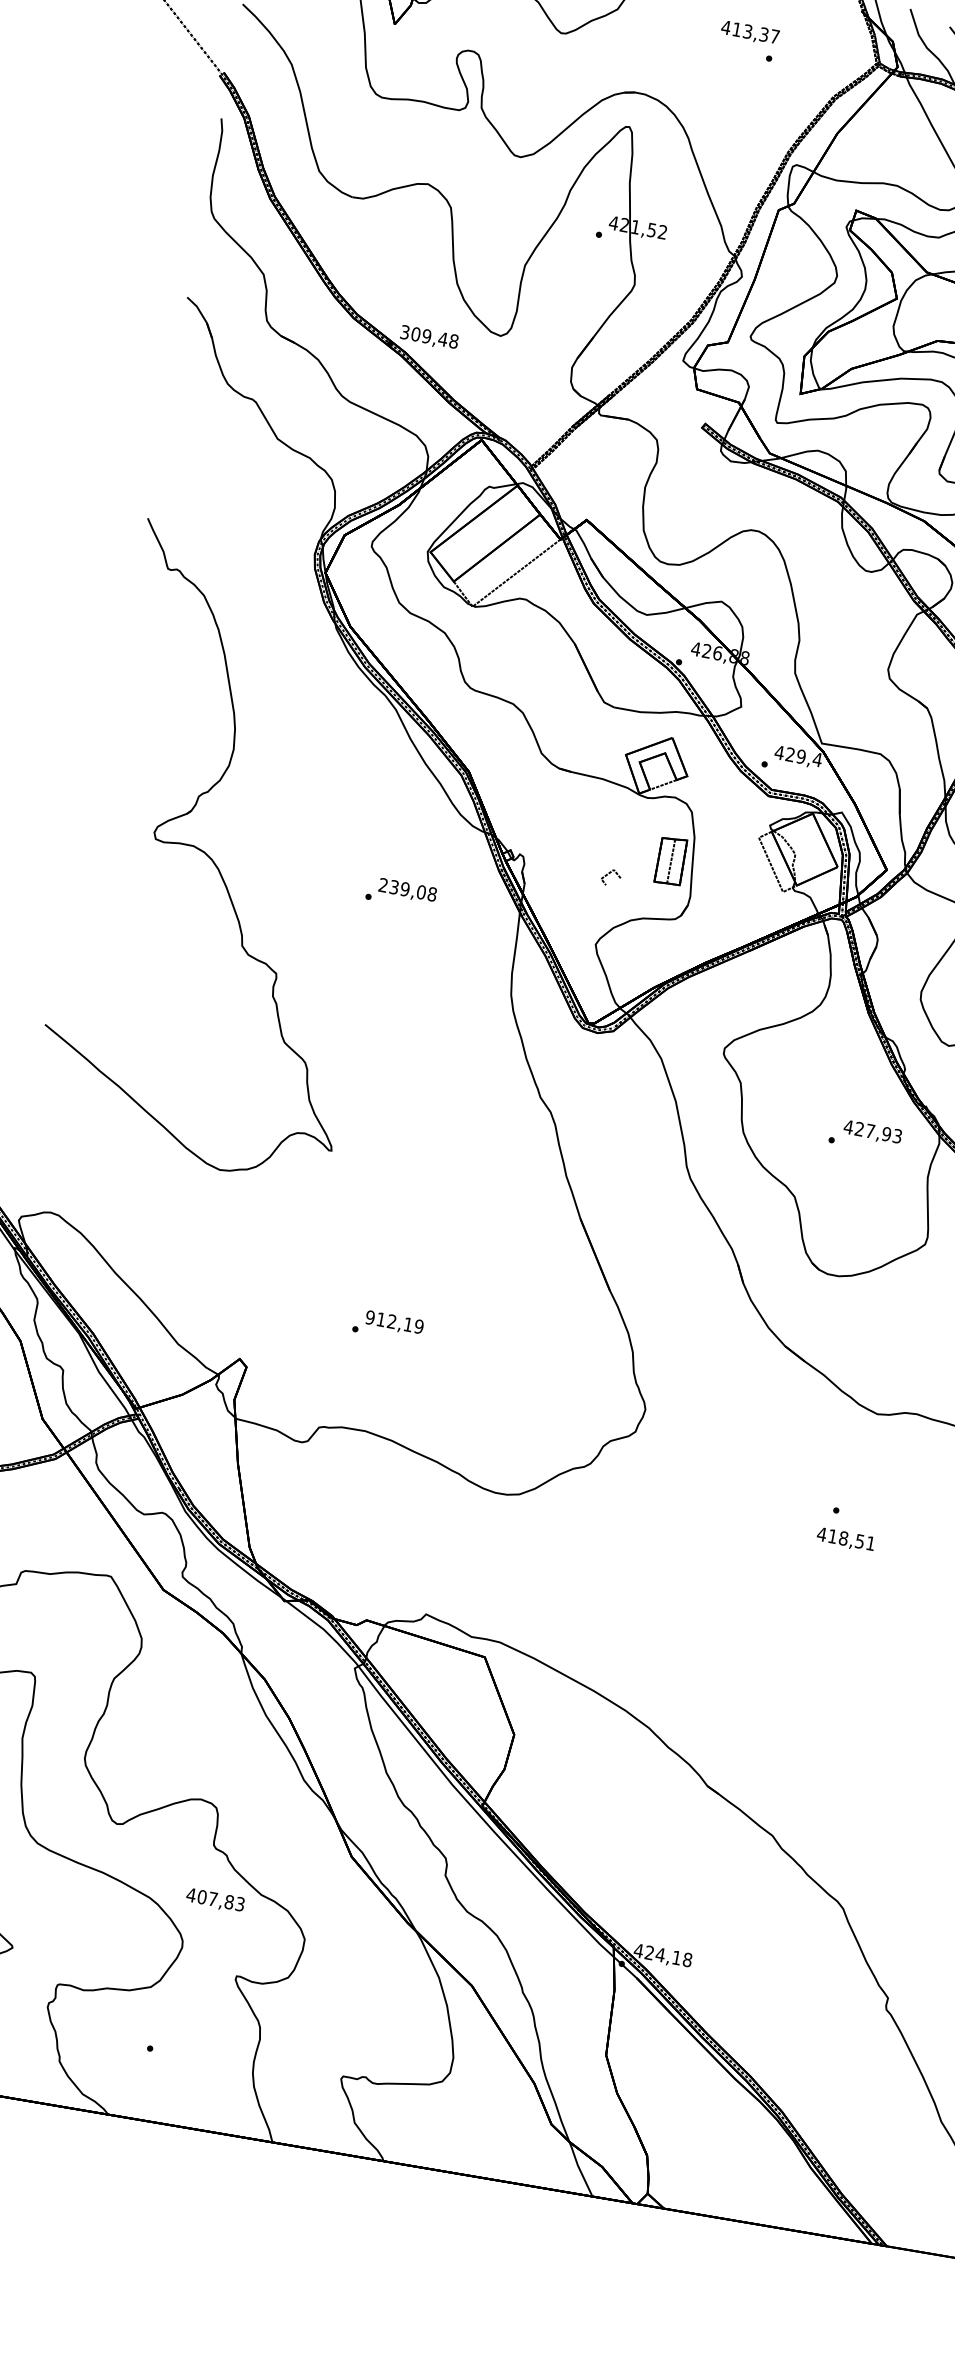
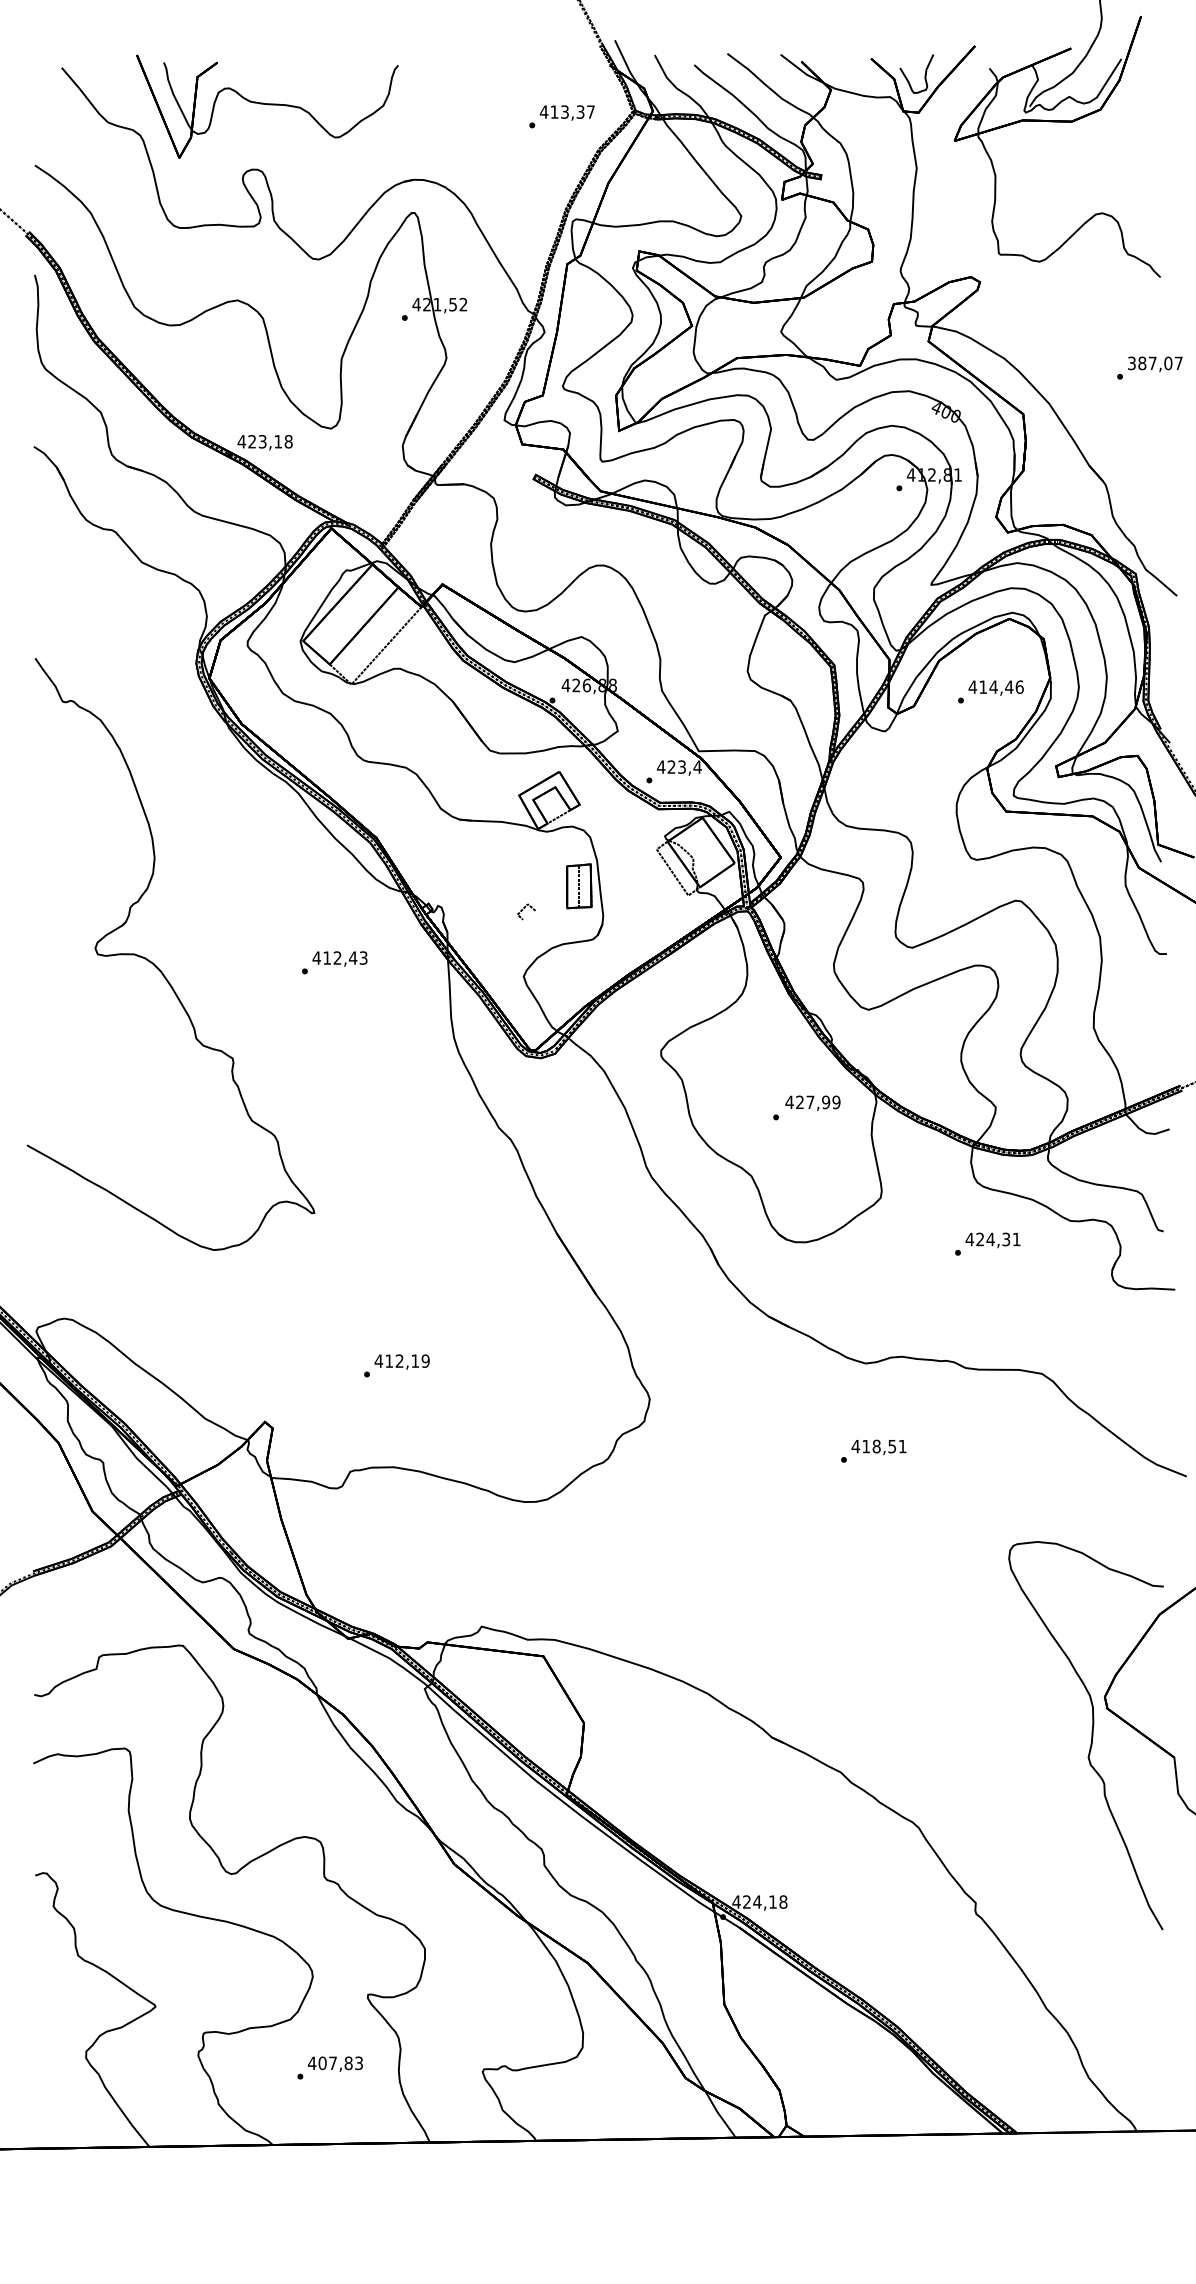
text: (749, 32) -> (566, 112), moved
text: (423, 335) -> (259, 441), 309,48 -> 423,18
text: (801, 756) -> (682, 766), 429,4 -> 423,4
text: (407, 889) -> (339, 957), 239,08 -> 412,43
text: (897, 1135) -> (836, 1101), 427,93 -> 427,99
text: (370, 1316) -> (378, 1360), 912,19 -> 412,19
text: (845, 1539) -> (878, 1447), moved
text: (214, 1899) -> (334, 2063), moved

